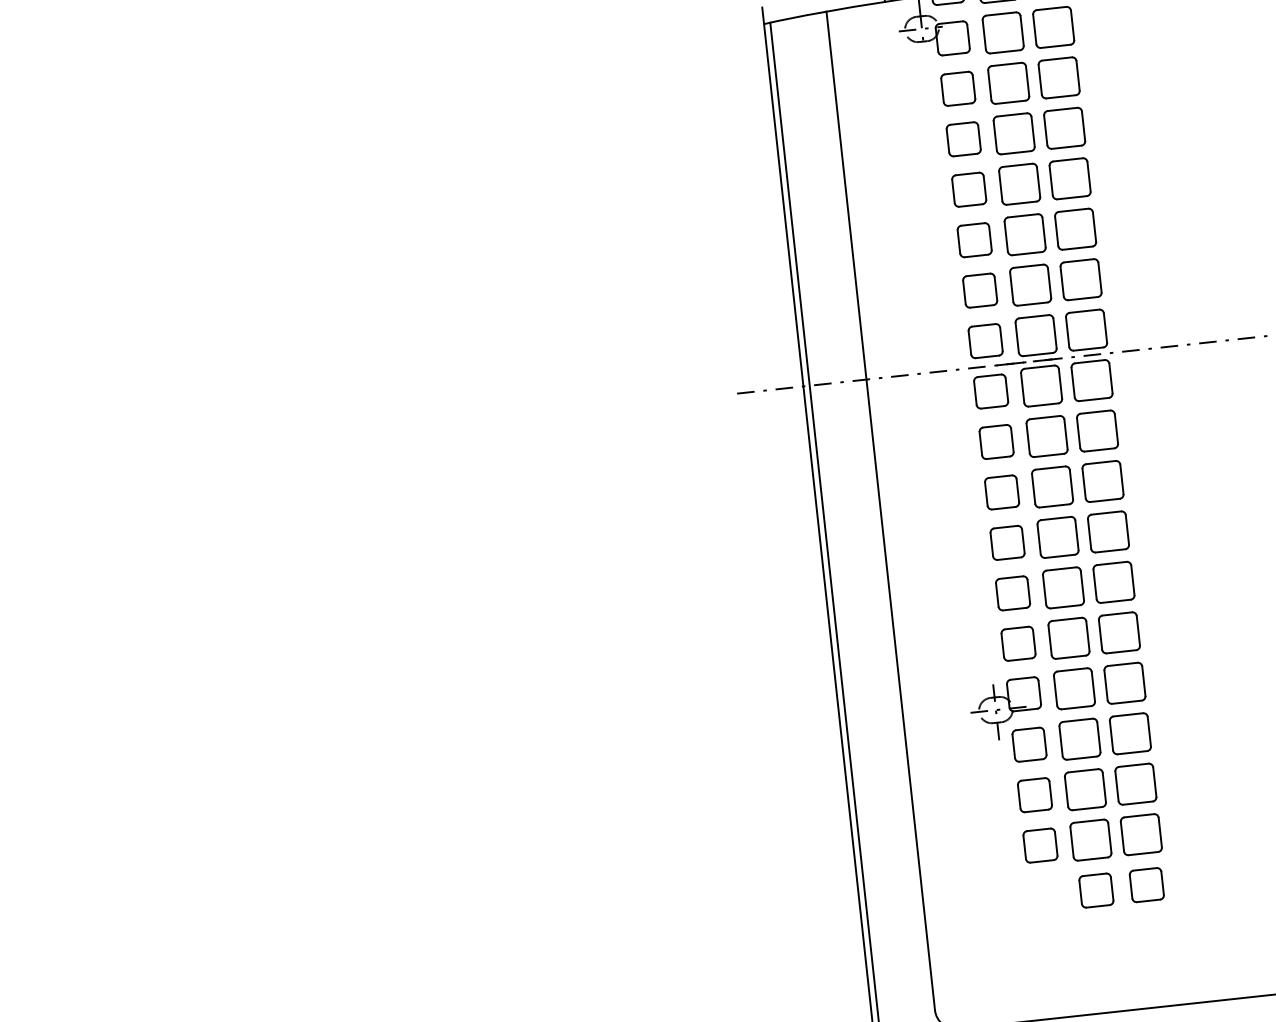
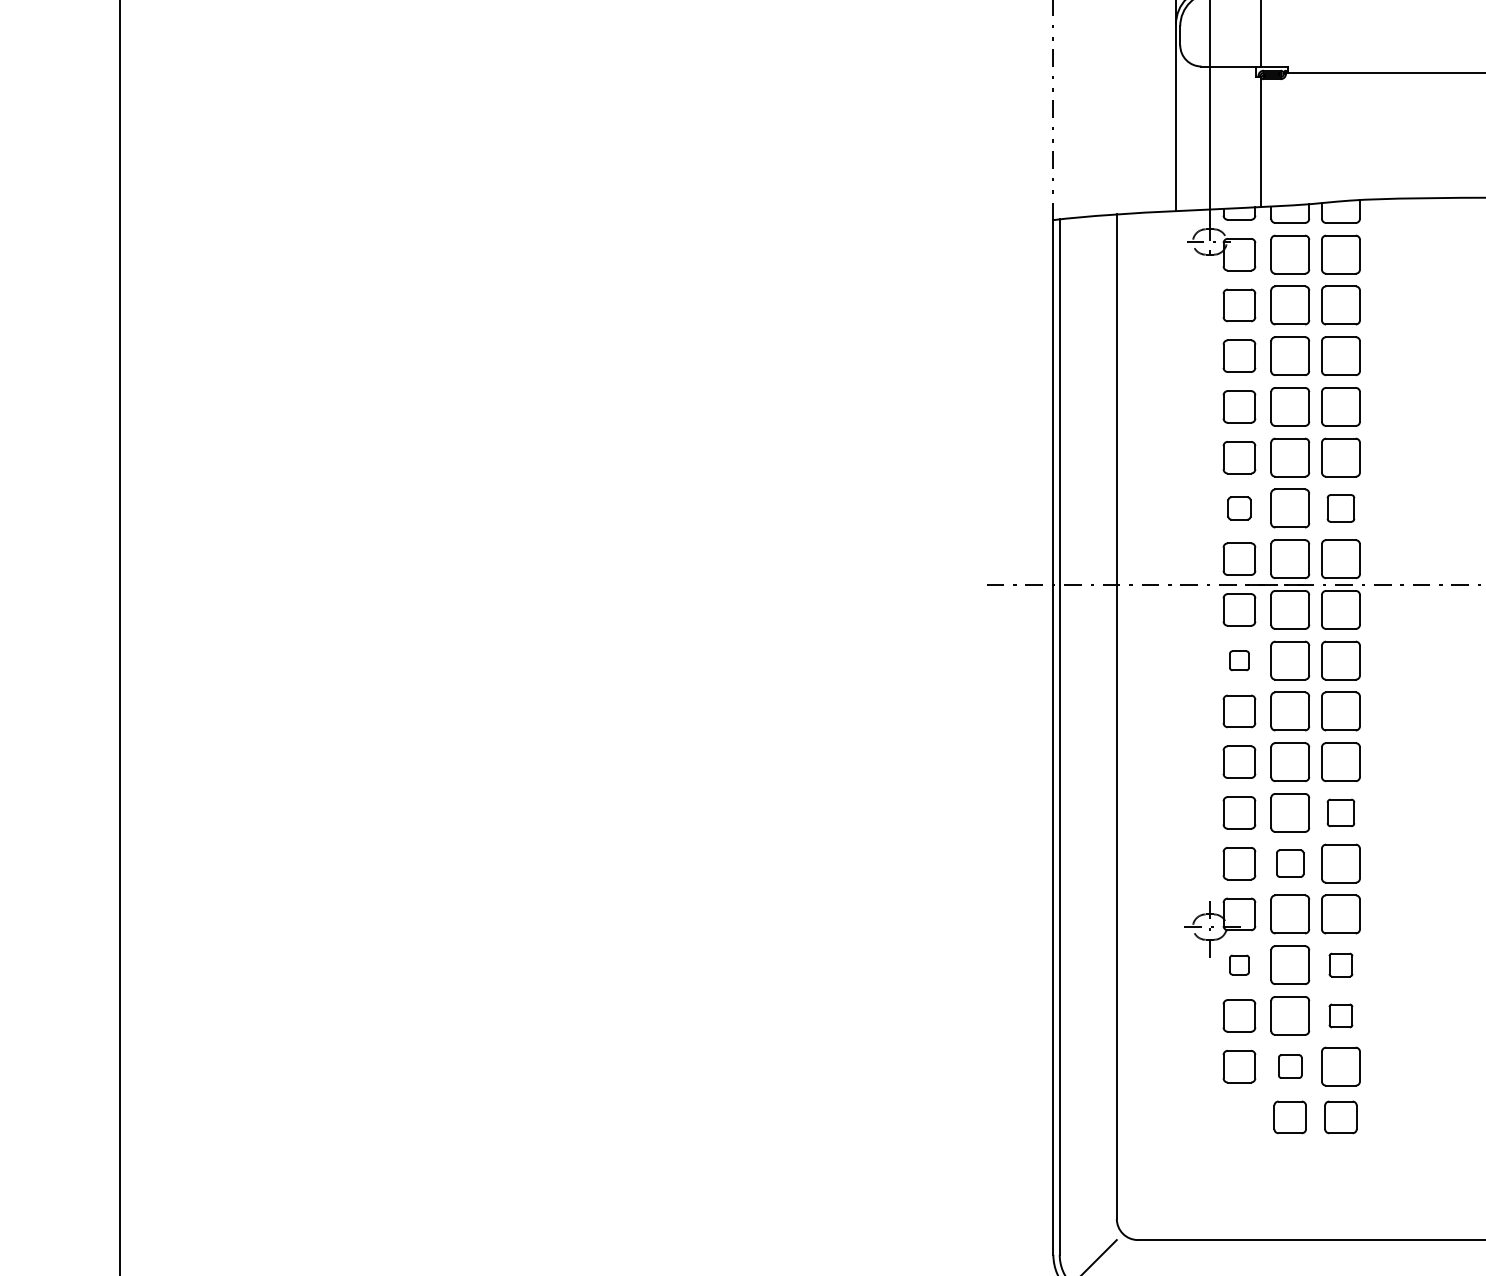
part: (1080, 279) -> (1340, 508), size x0.7
part: (980, 290) -> (1239, 508), size x0.7
part: (996, 441) -> (1239, 660), size x0.6
part: (1113, 582) -> (1340, 812), size x0.7
part: (1069, 638) -> (1290, 863), size x0.7
part: (1129, 733) -> (1340, 964), size x0.6
part: (1029, 744) -> (1239, 964), size x0.6
part: (1135, 783) -> (1340, 1015), size x0.6
part: (1091, 839) -> (1290, 1066), size x0.6

